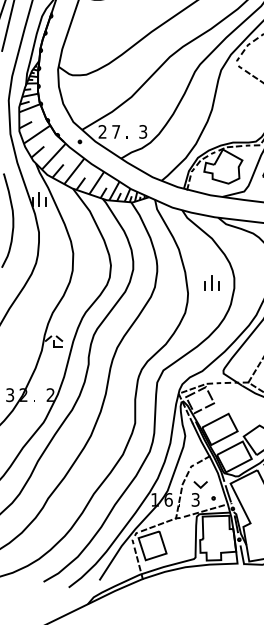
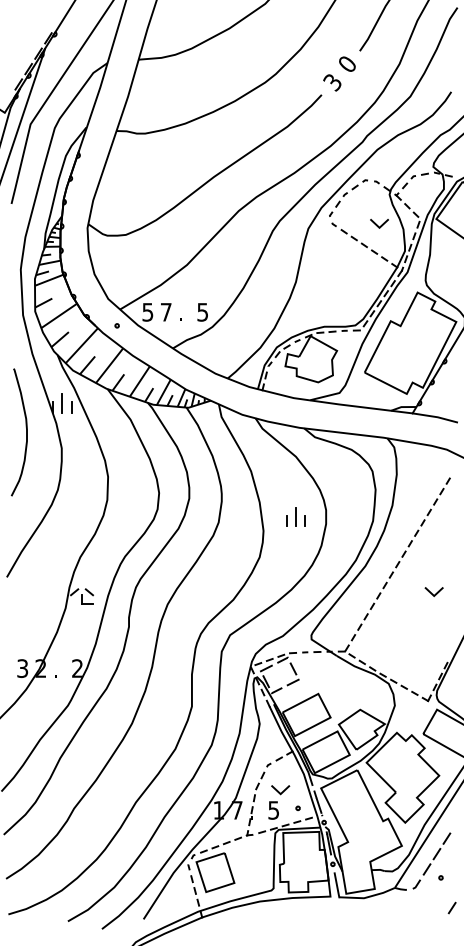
text: (102, 131) -> (147, 311), 2 -> 5
text: (143, 131) -> (203, 311), 3 -> 5
text: (168, 499) -> (236, 810), 6 -> 7
text: (195, 499) -> (273, 809), 3 -> 5

